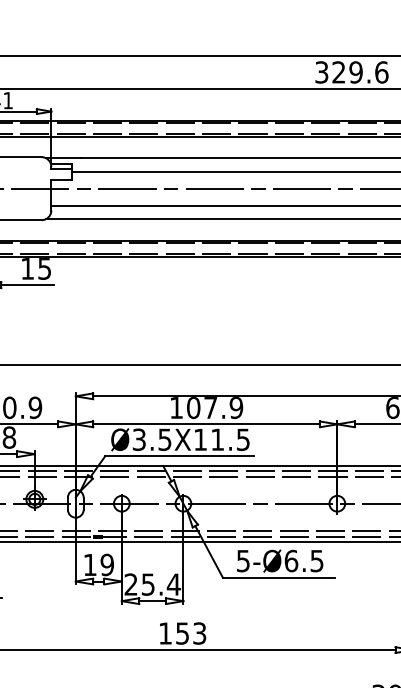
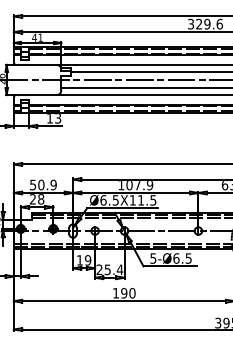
text: (43, 269) -> (57, 118), 15 -> 13
text: (139, 440) -> (103, 200), Ø3.5X11.5 -> Ø6.5X11.5
text: (191, 633) -> (128, 293), 153 -> 190

